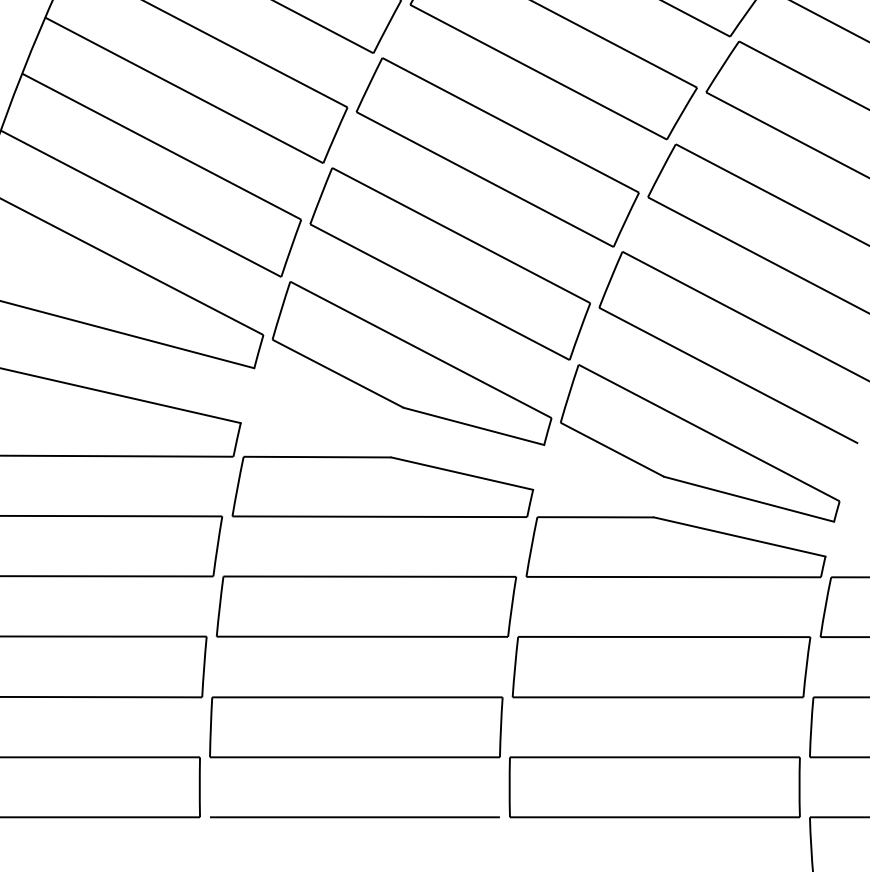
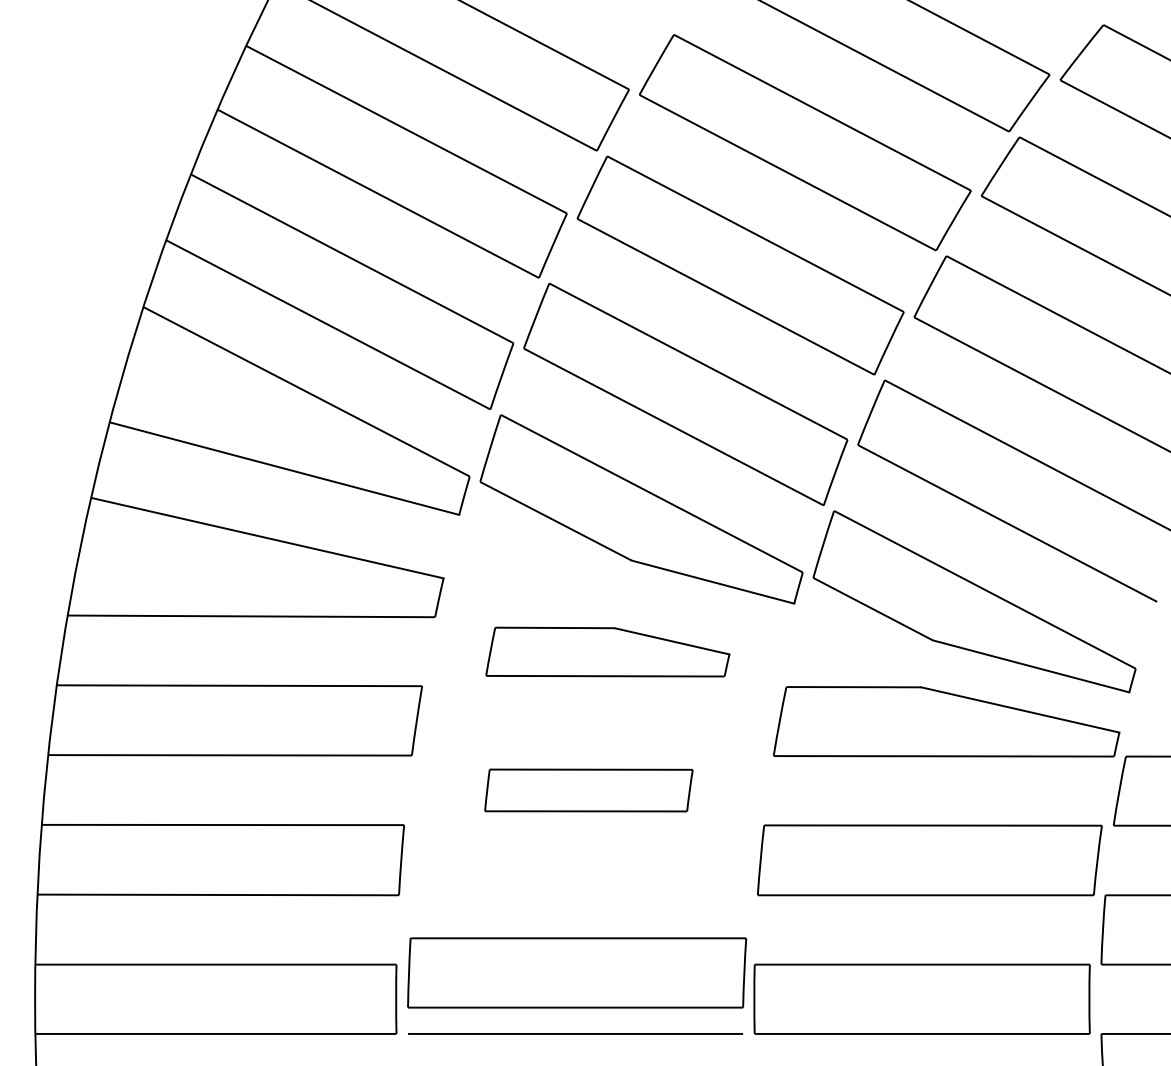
part: (382, 486) -> (607, 651), size x0.7
part: (366, 606) -> (588, 790), size x0.6
part: (356, 726) -> (577, 972), moved

